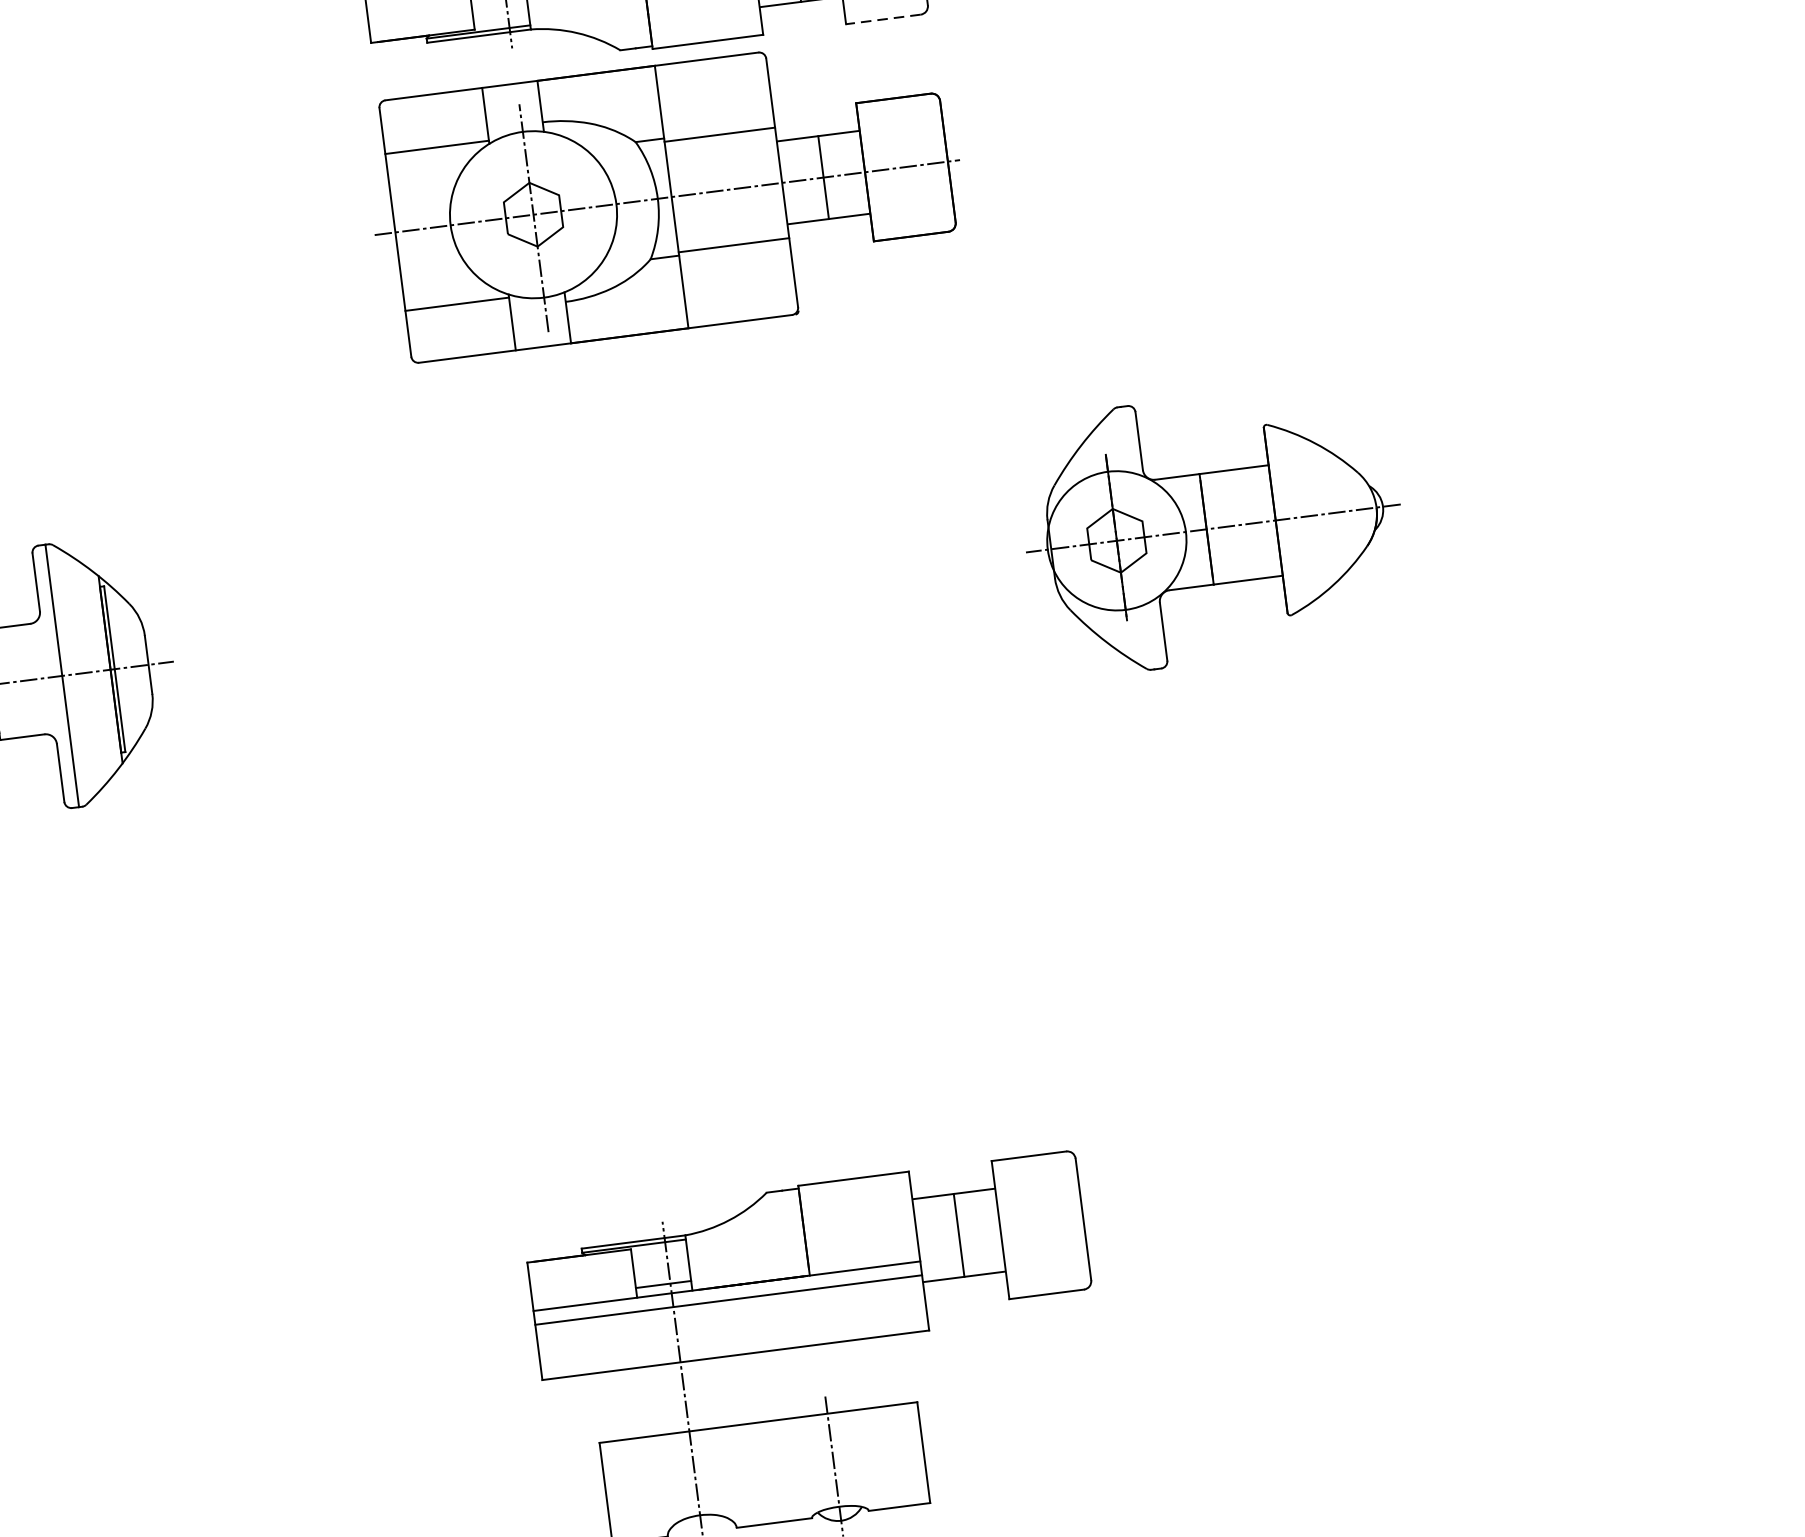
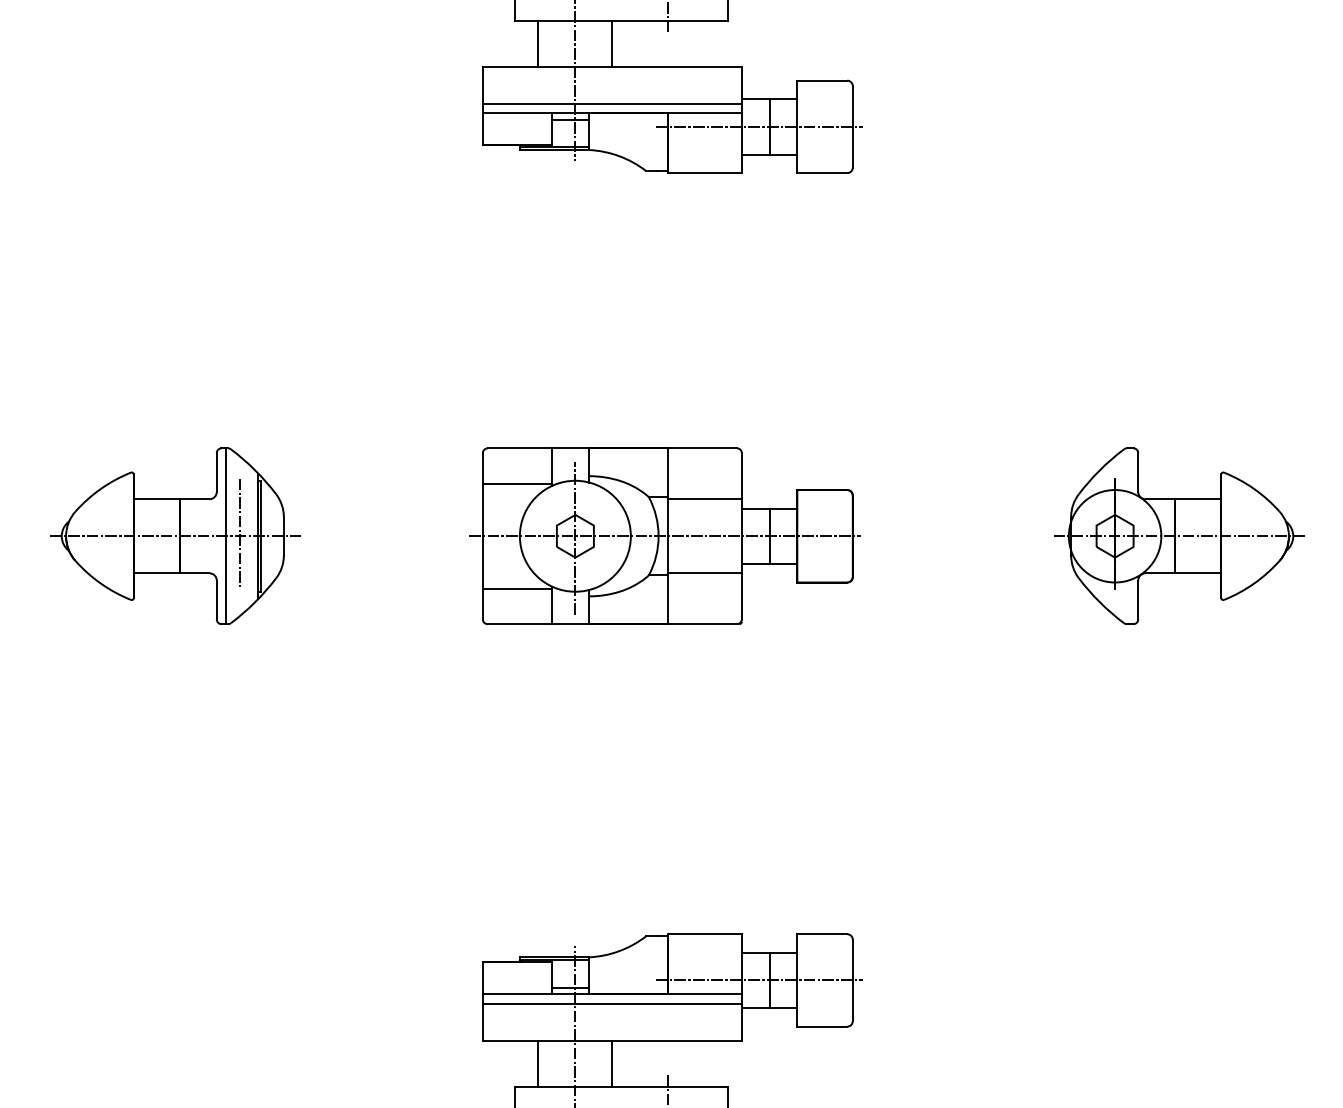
line: (883, 19) -> (822, 173), dashed -> solid
part: (666, 196) -> (664, 535), moved
part: (1212, 527) -> (1179, 535), moved
line: (81, 669) -> (239, 533), added
line: (942, 1237) -> (758, 980), added
line: (740, 1389) -> (612, 1063), added
line: (629, 1403) -> (538, 1063), added

